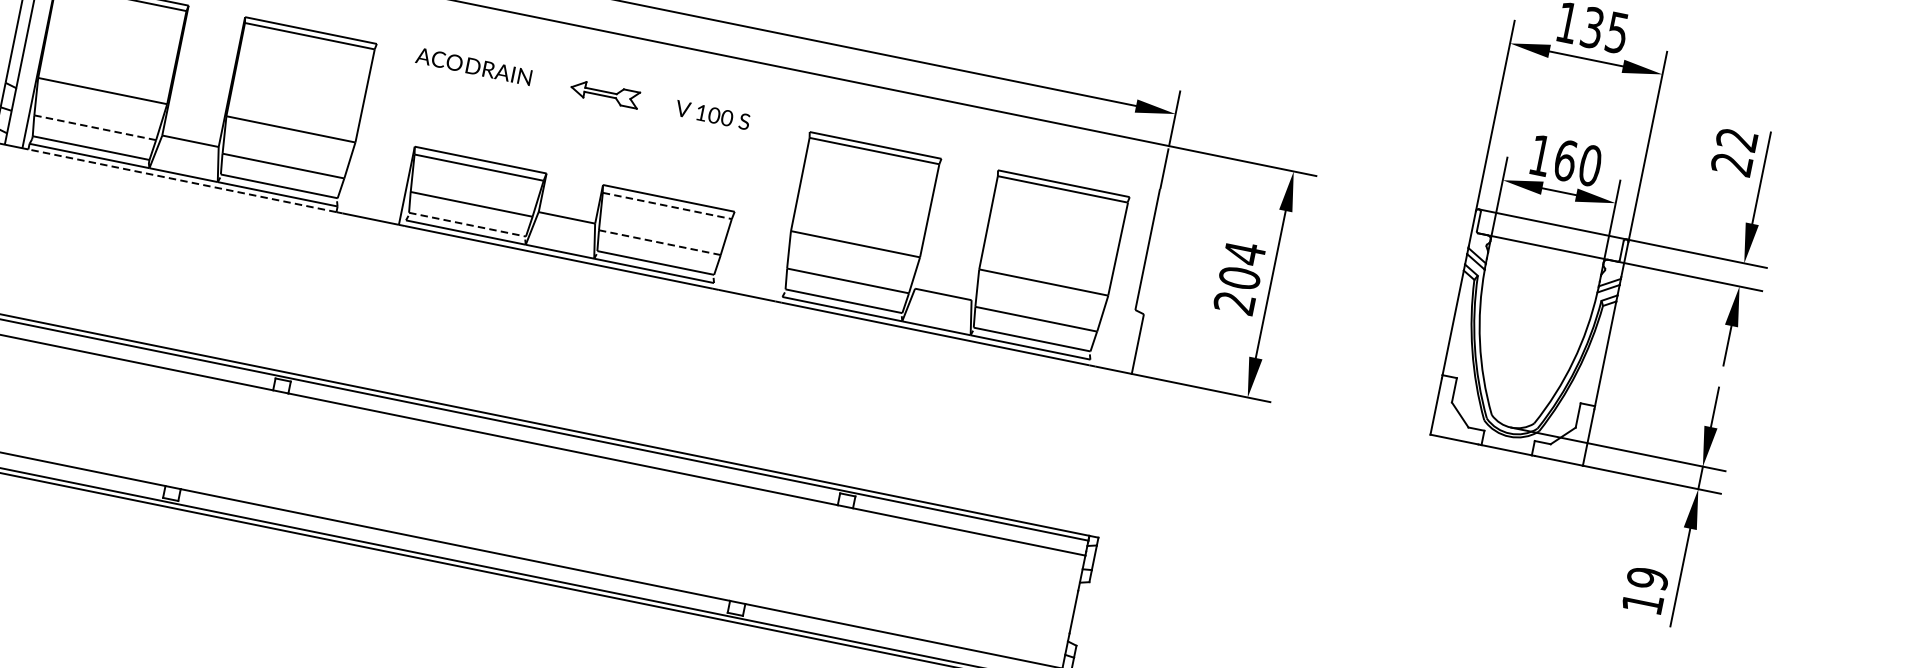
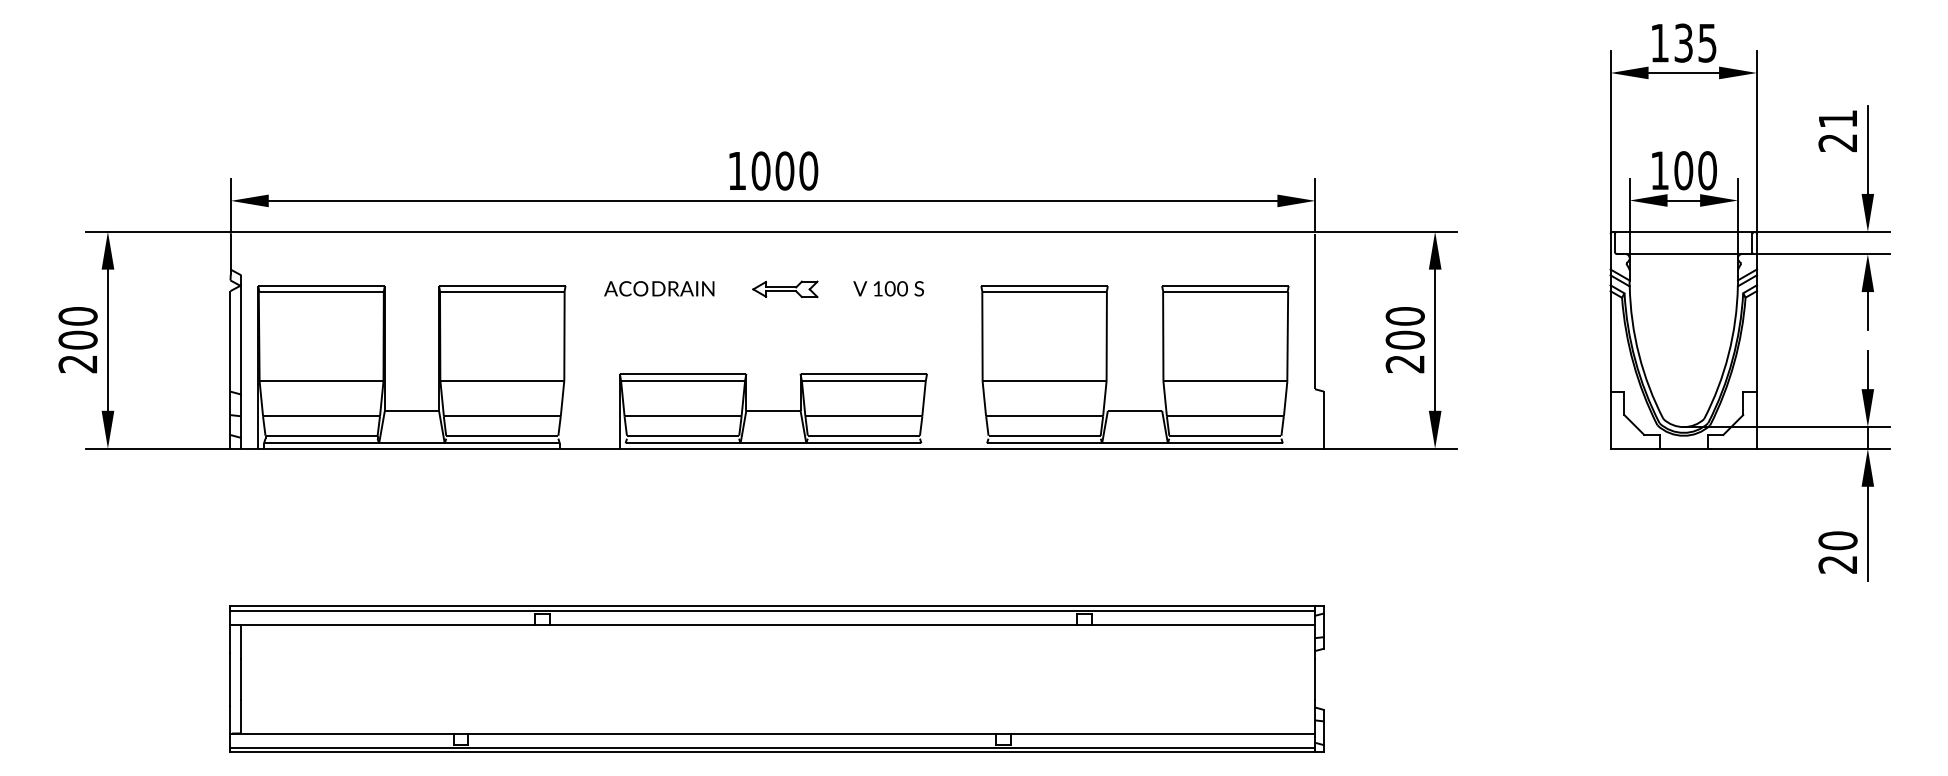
line: (95, 128) -> (321, 416), dashed -> solid
text: (1736, 139) -> (1837, 119), 22 -> 21
text: (1565, 160) -> (1683, 170), 160 -> 100
line: (182, 180) -> (411, 448), dashed -> solid
line: (666, 206) -> (863, 381), dashed -> solid
line: (468, 224) -> (683, 435), dashed -> solid
line: (659, 242) -> (863, 416), dashed -> solid
text: (1243, 253) -> (1404, 316), 204 -> 200
text: (1644, 590) -> (1837, 552), 19 -> 20

